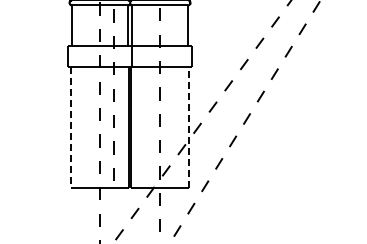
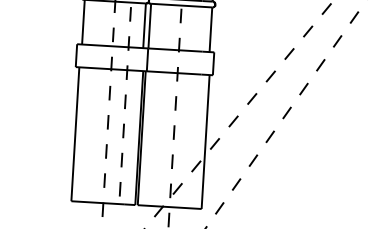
line: (71, 127) -> (75, 134), dashed -> solid
line: (188, 127) -> (205, 142), dashed -> solid

